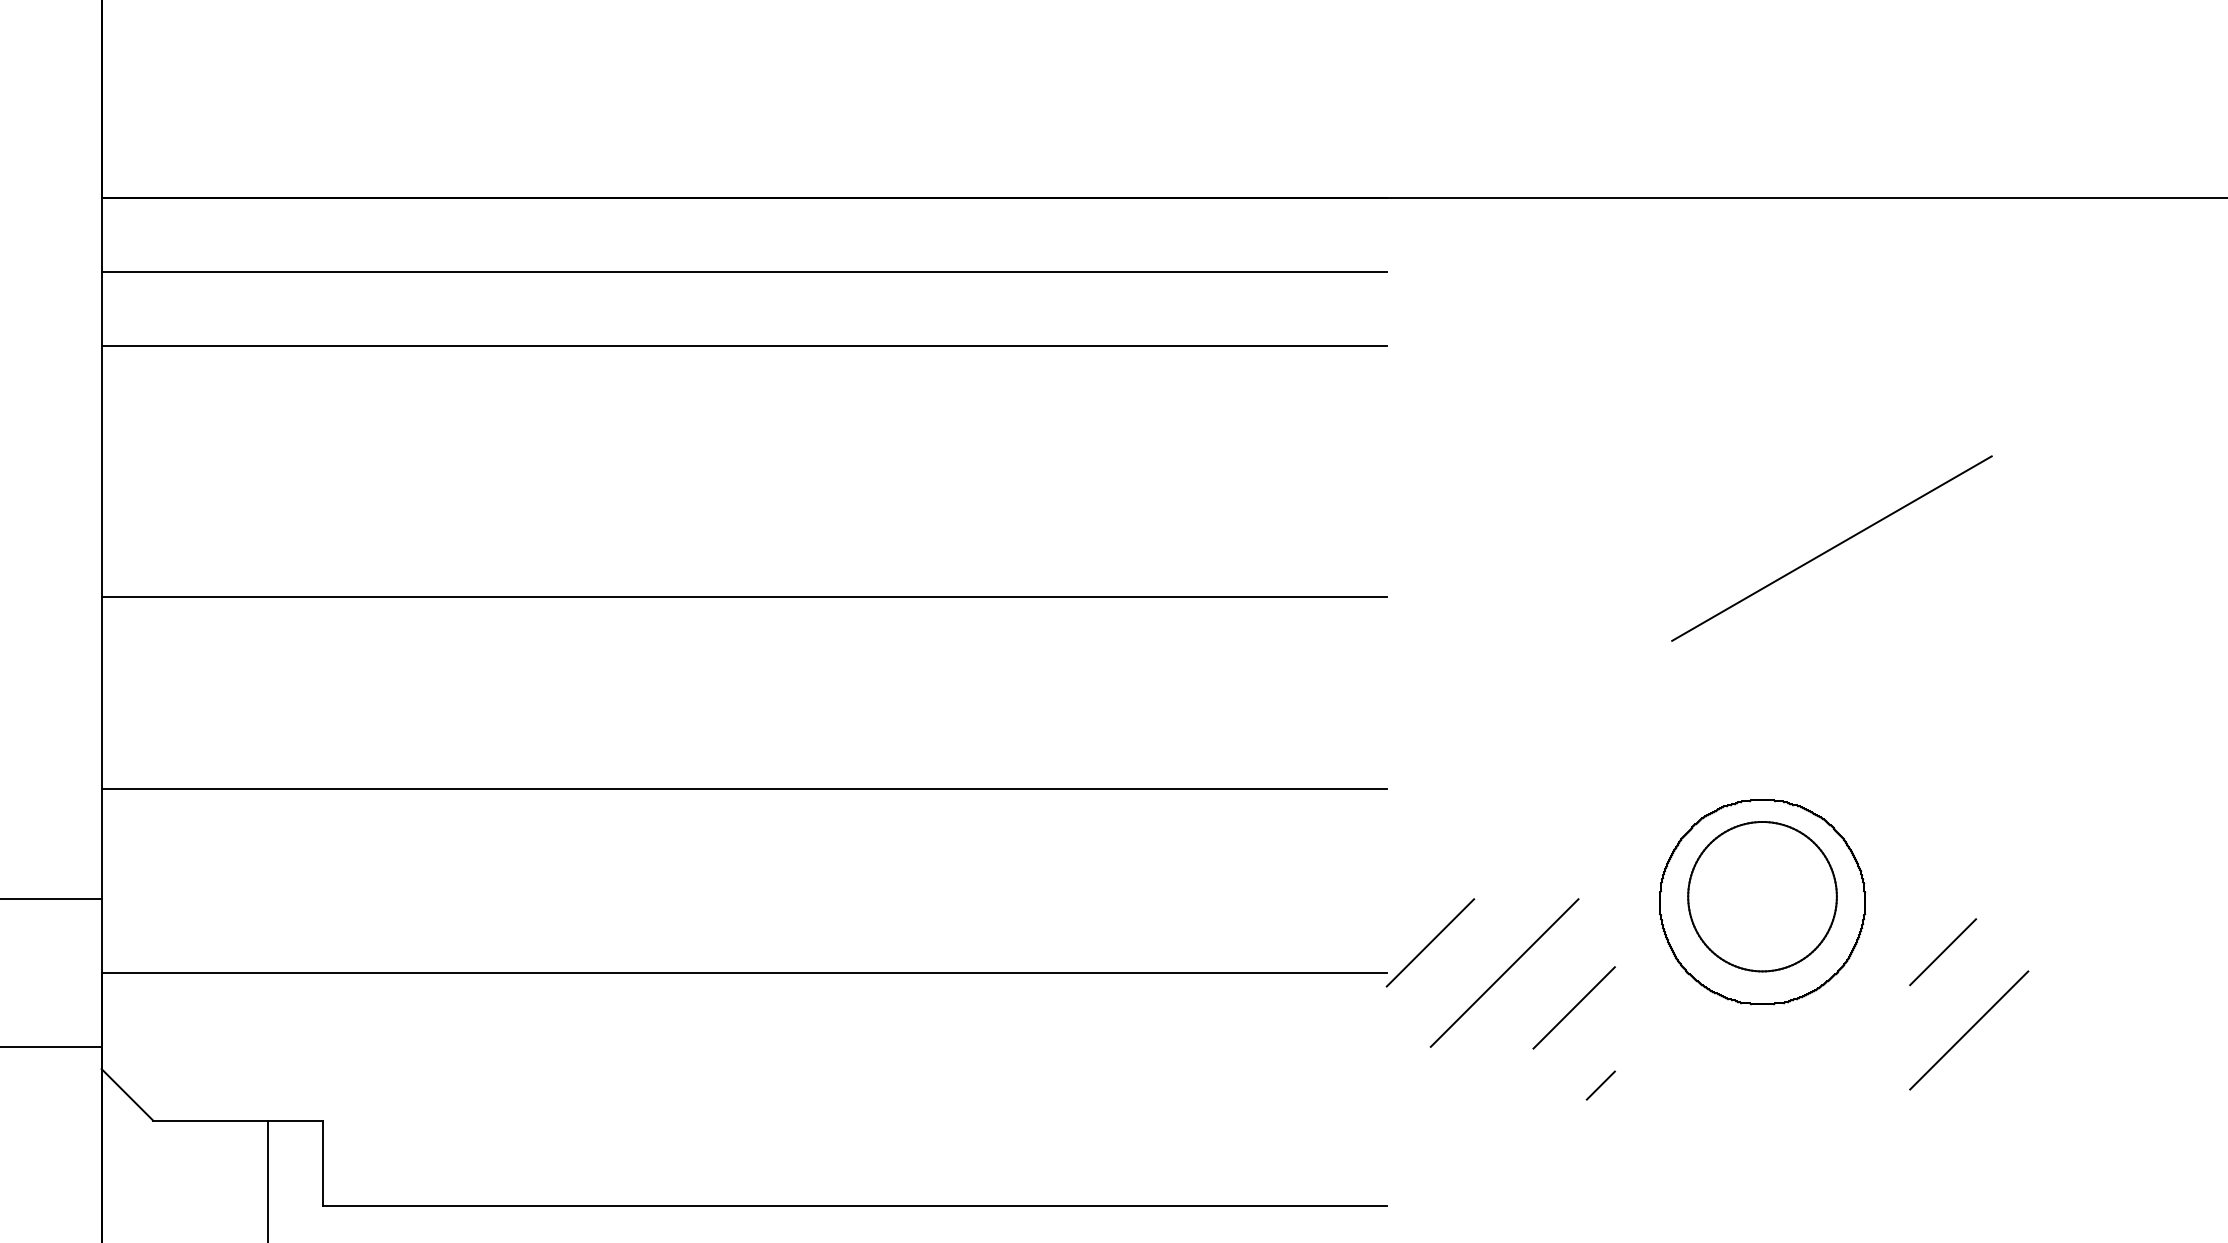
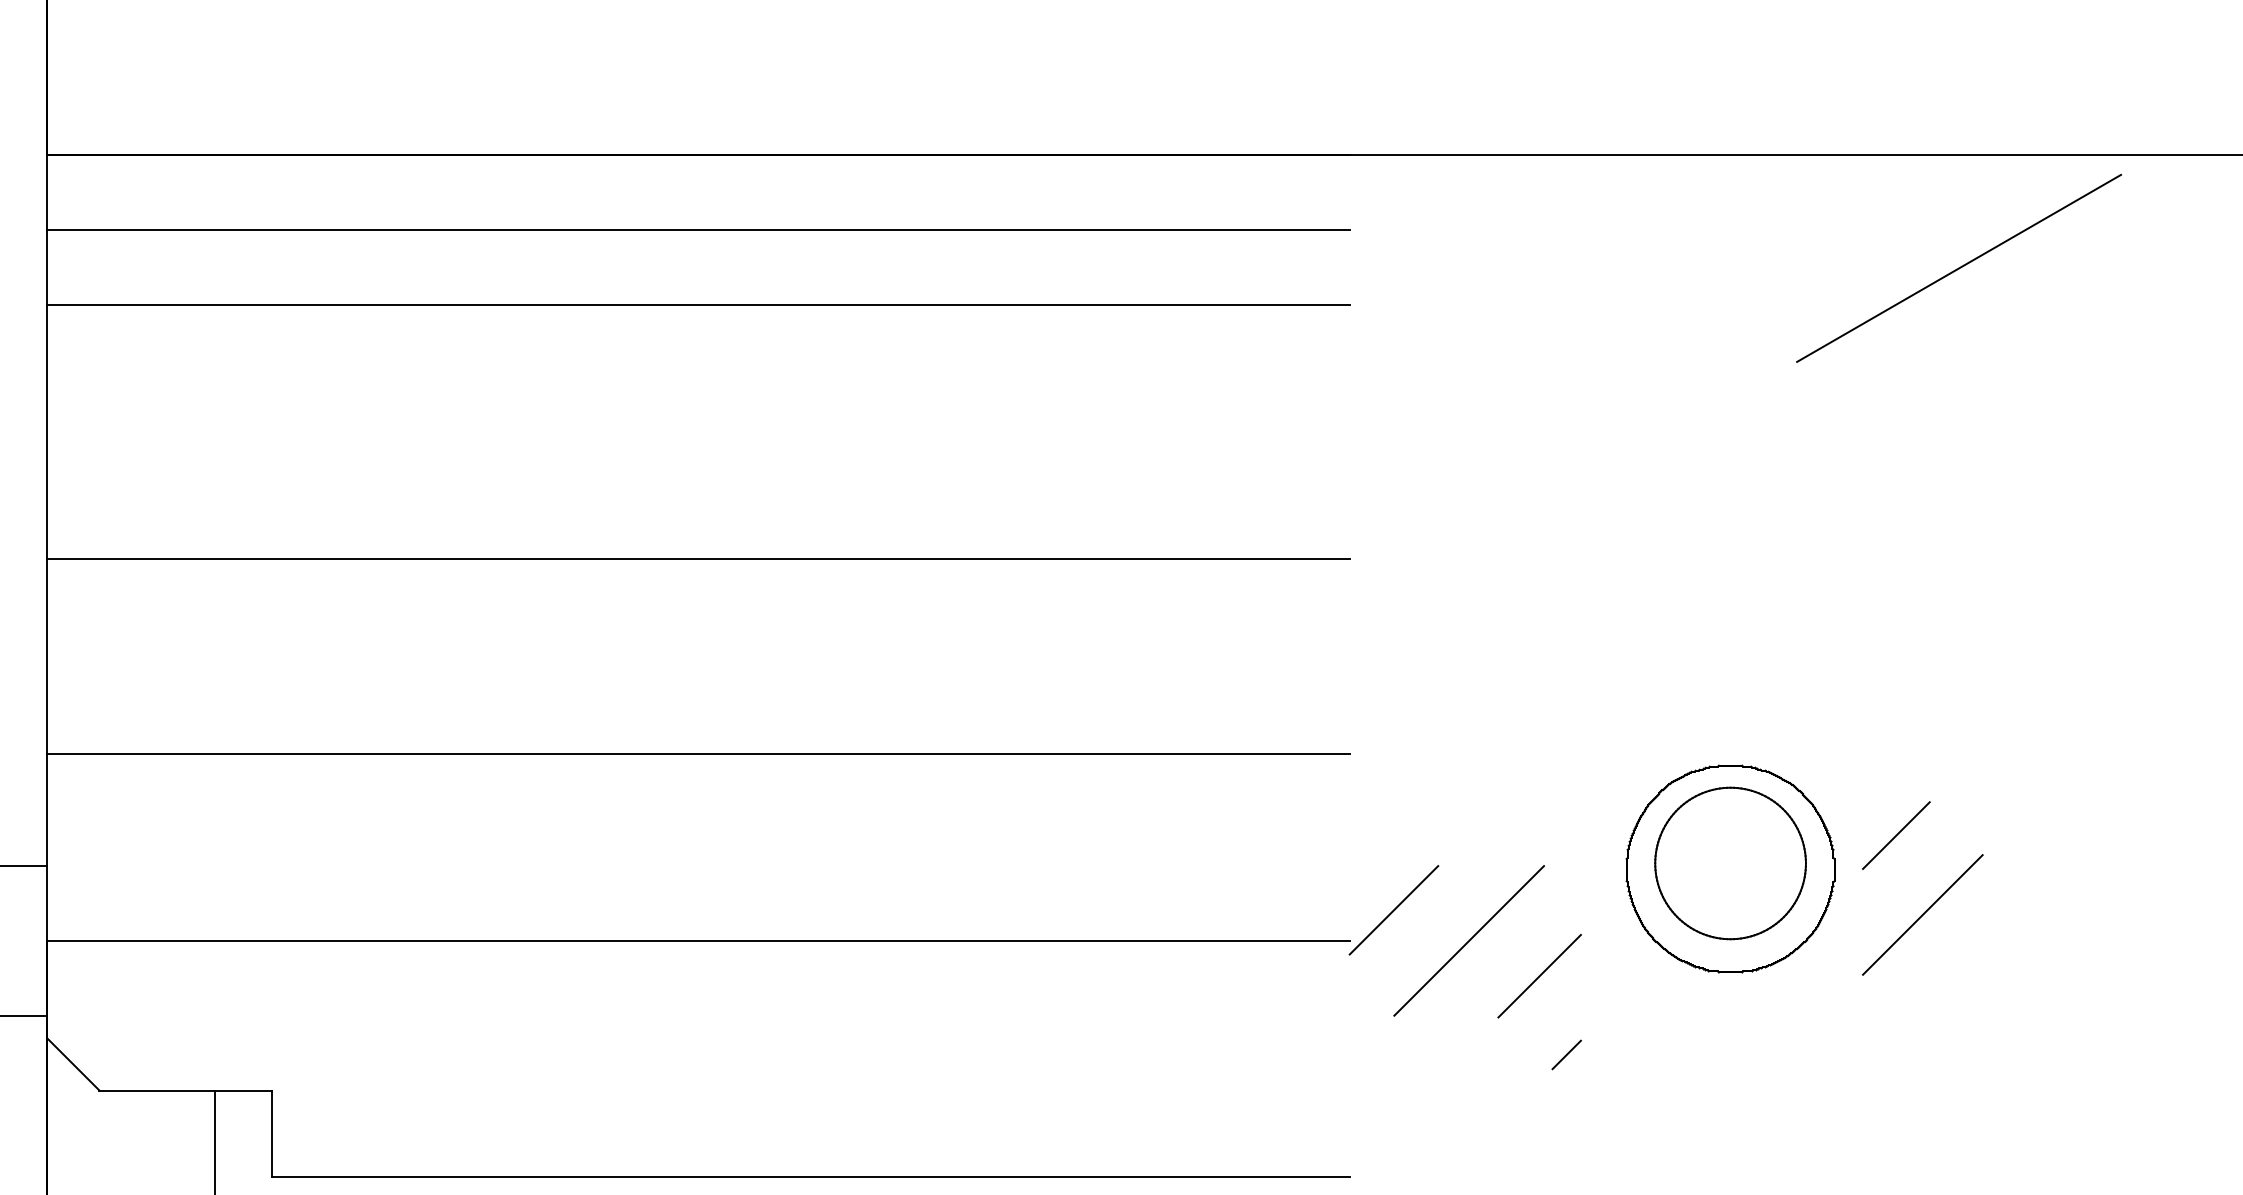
line: (1831, 548) -> (1958, 268), moved
part: (1981, 1016) -> (1935, 900), moved

